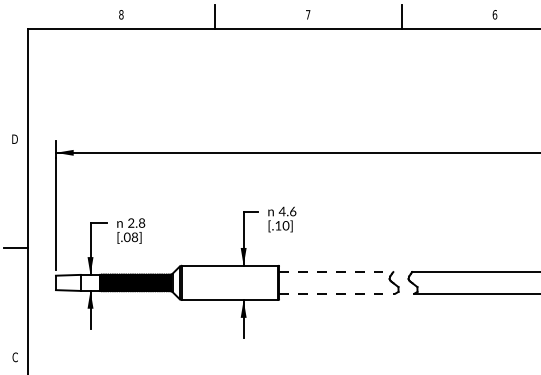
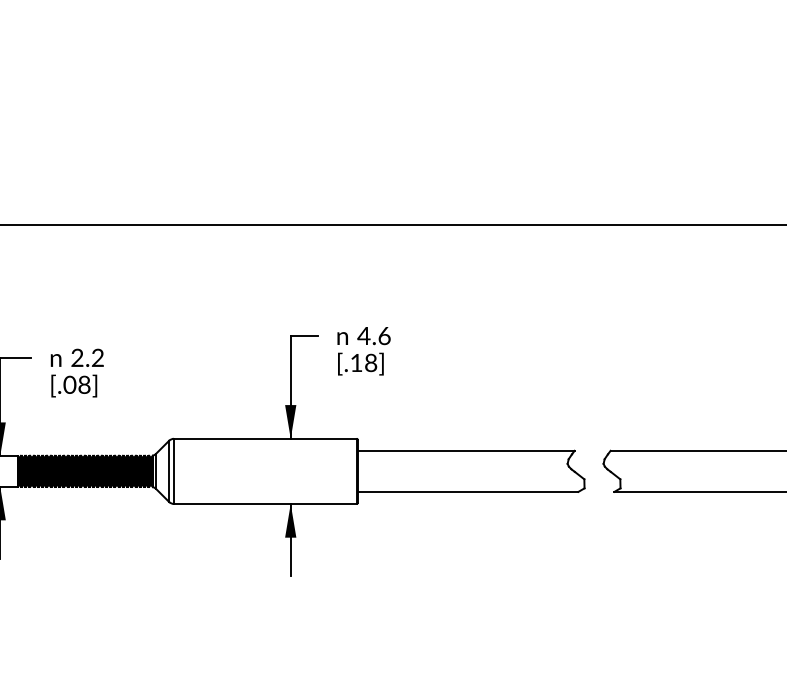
text: (141, 223) -> (96, 358), 2.8 -> 2.2
text: (285, 226) -> (370, 364), [.10] -> [.18]
line: (336, 272) -> (466, 451), dashed -> solid
line: (337, 293) -> (468, 491), dashed -> solid

